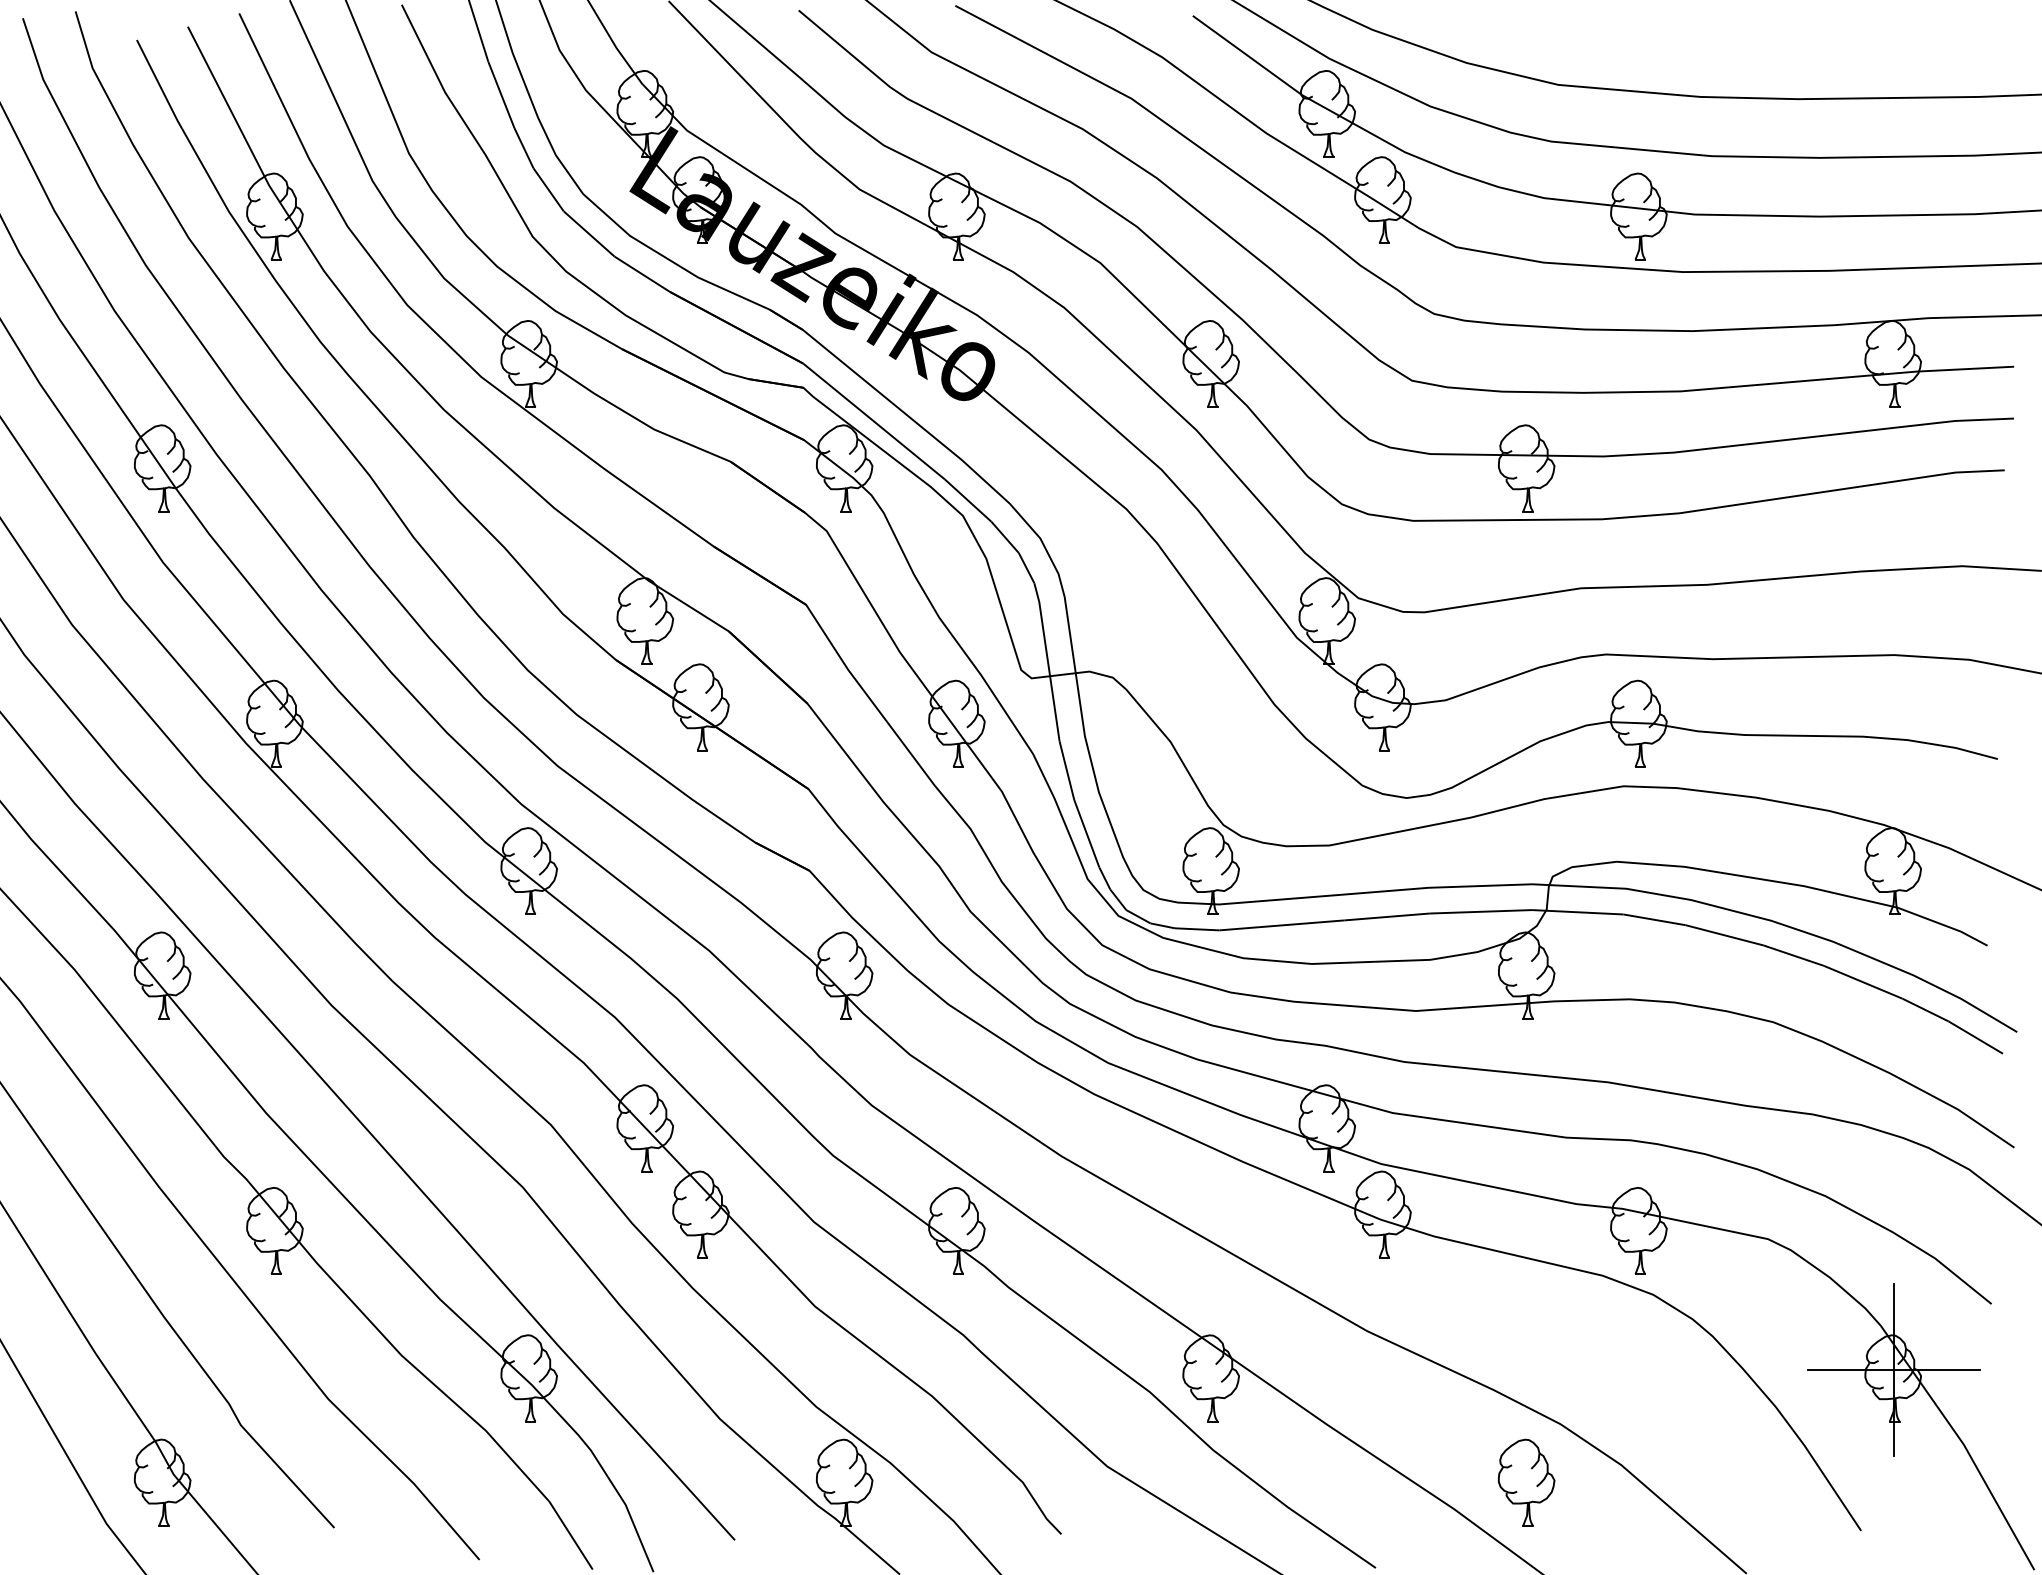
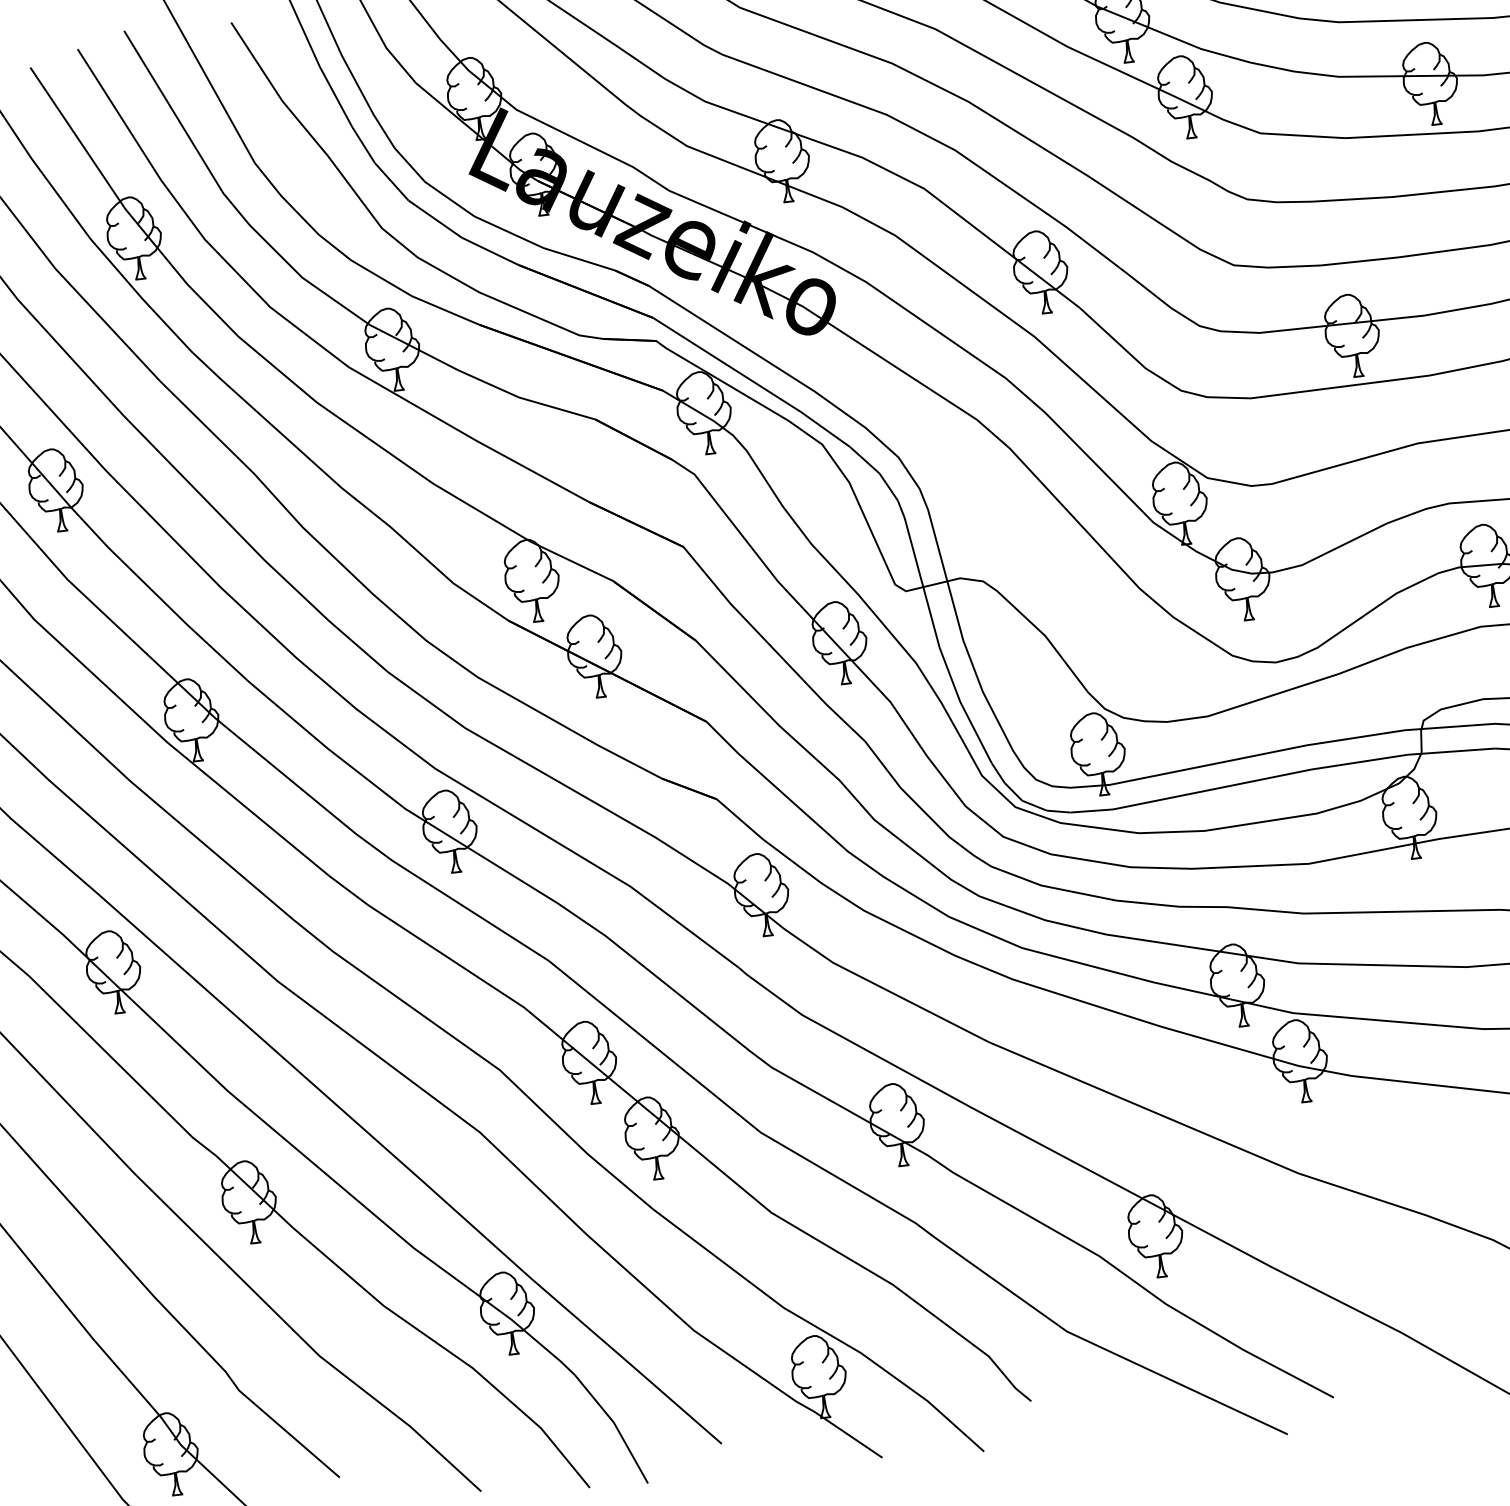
part: (1526, 1482) -> (1467, 1299), removed

